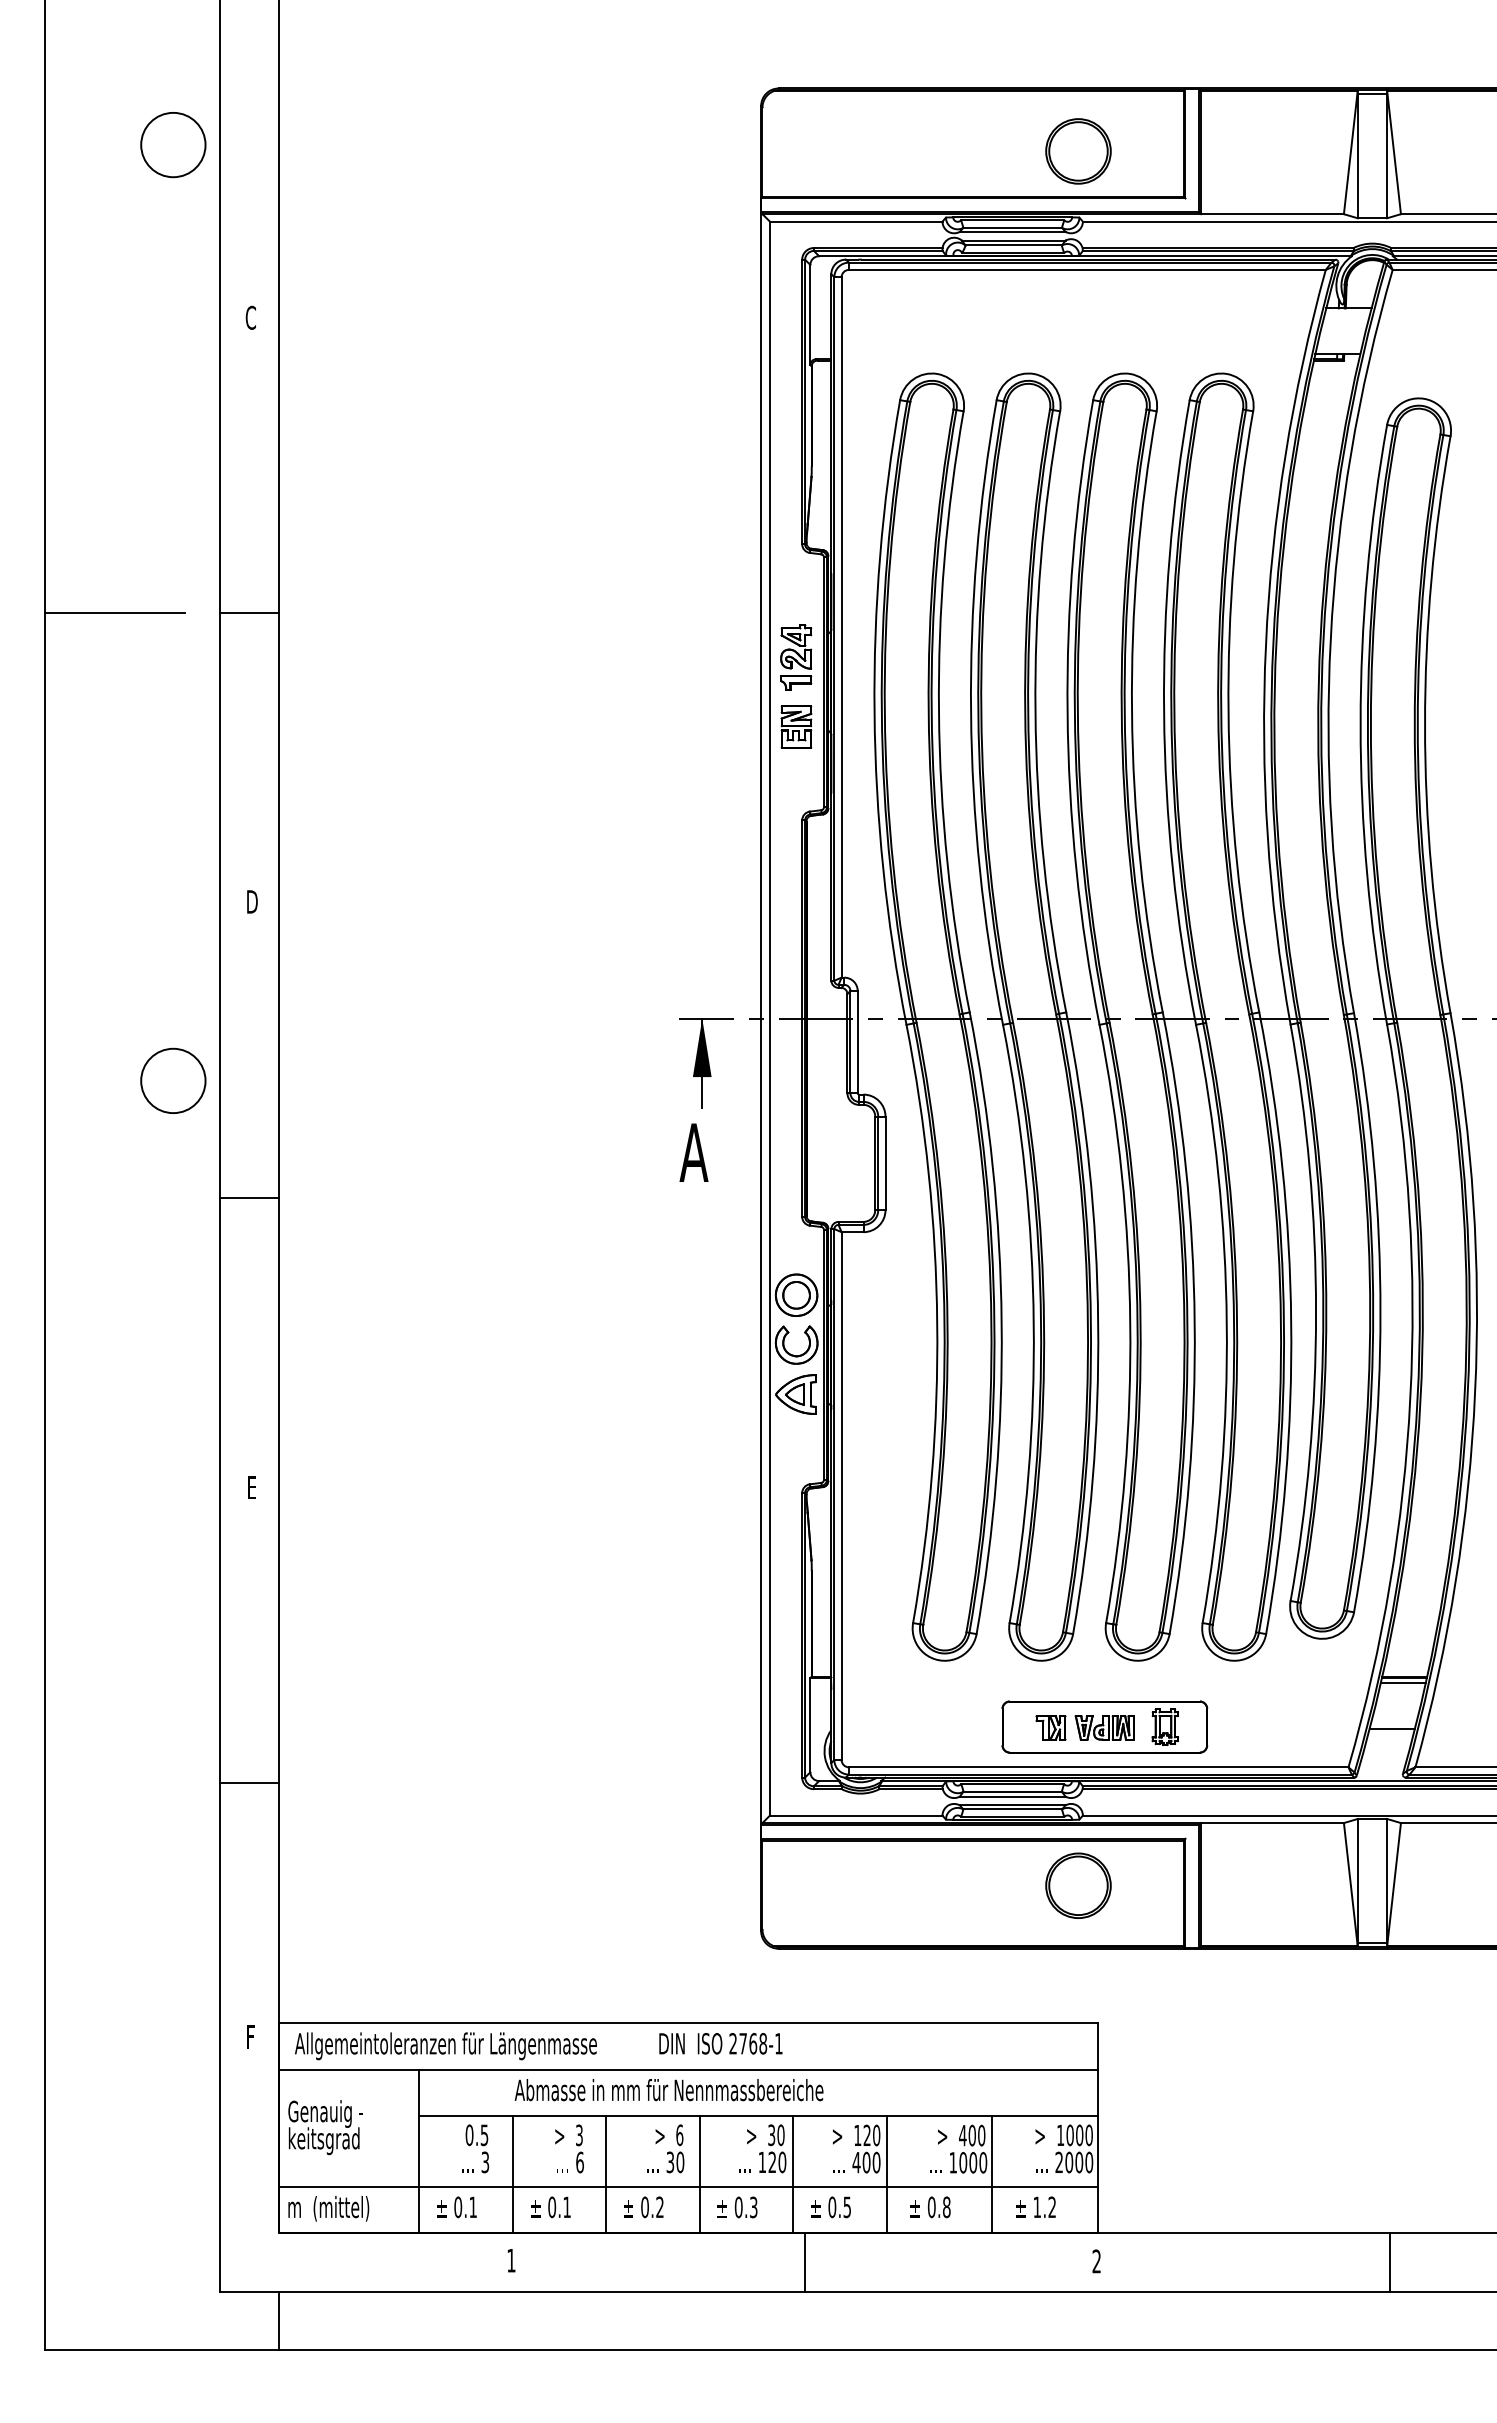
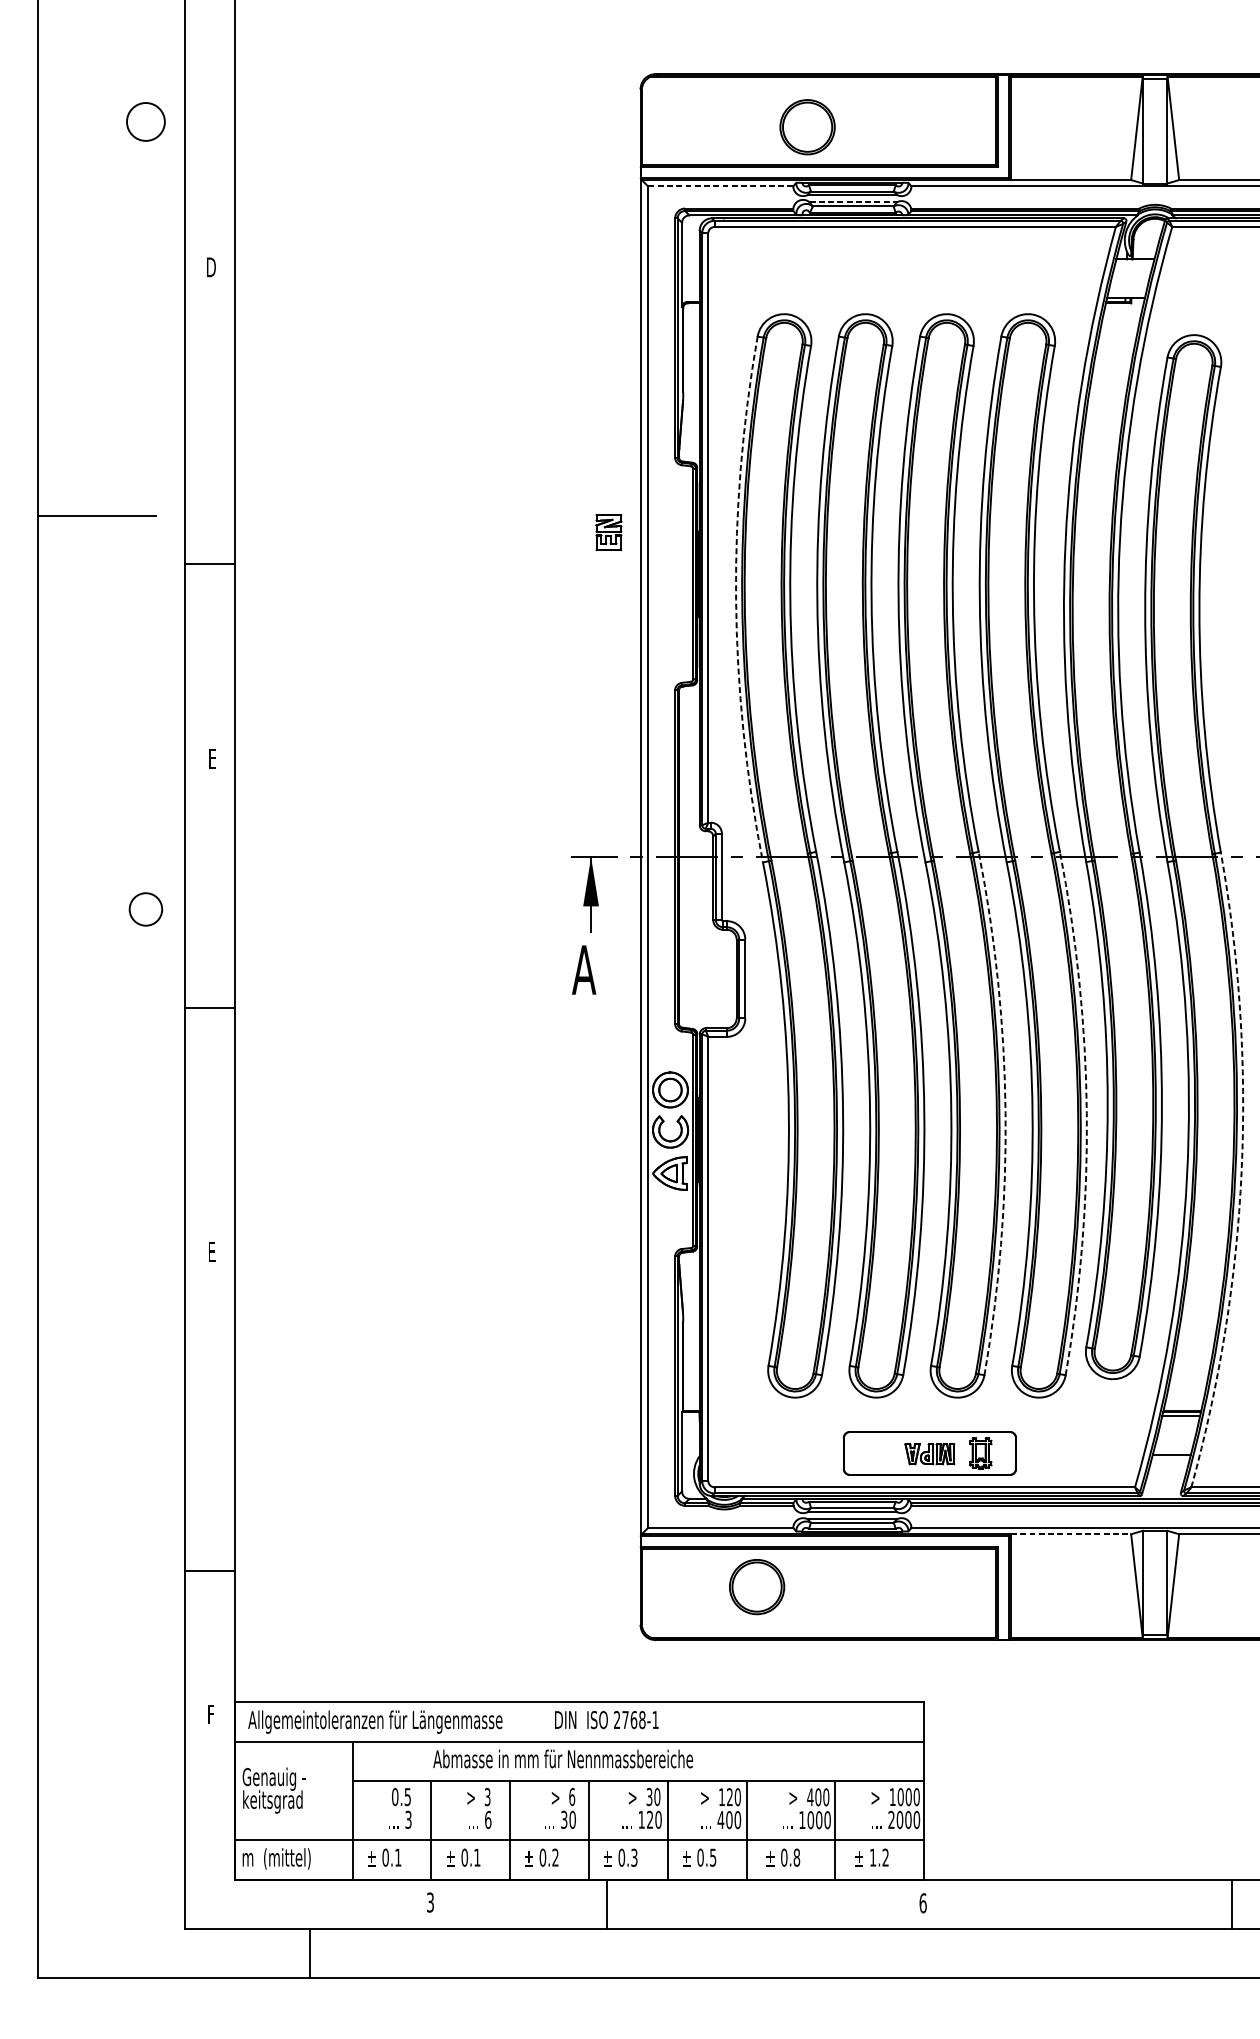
circle: (173, 145) -> (146, 122), size x0.7
part: (1078, 151) -> (807, 127), moved
line: (855, 221) -> (720, 186), solid -> dashed
line: (1013, 240) -> (853, 202), solid -> dashed
text: (251, 317) -> (211, 267), C -> D
line: (249, 613) -> (209, 564), moved
part: (796, 657) -> (670, 553), removed
arc: (874, 712) -> (736, 599), solid -> dashed
part: (796, 726) -> (608, 532), moved
text: (252, 901) -> (212, 758), D -> E
circle: (173, 1080) -> (146, 909), size x0.6
arc: (1194, 1322) -> (1005, 1112), solid -> dashed
arc: (1291, 1322) -> (1087, 1112), solid -> dashed
arc: (1475, 1392) -> (1241, 1171), solid -> dashed
part: (1050, 1727) -> (884, 1453), removed
line: (249, 1782) -> (209, 1570), moved
line: (1273, 1823) -> (1071, 1534), solid -> dashed
part: (1078, 1885) -> (757, 1586), moved
text: (511, 2260) -> (430, 1902), 1 -> 3
text: (1096, 2261) -> (922, 1903), 2 -> 6
line: (805, 2262) -> (607, 1904), moved
line: (1390, 2262) -> (1232, 1904), moved
line: (278, 2320) -> (310, 1952), moved

